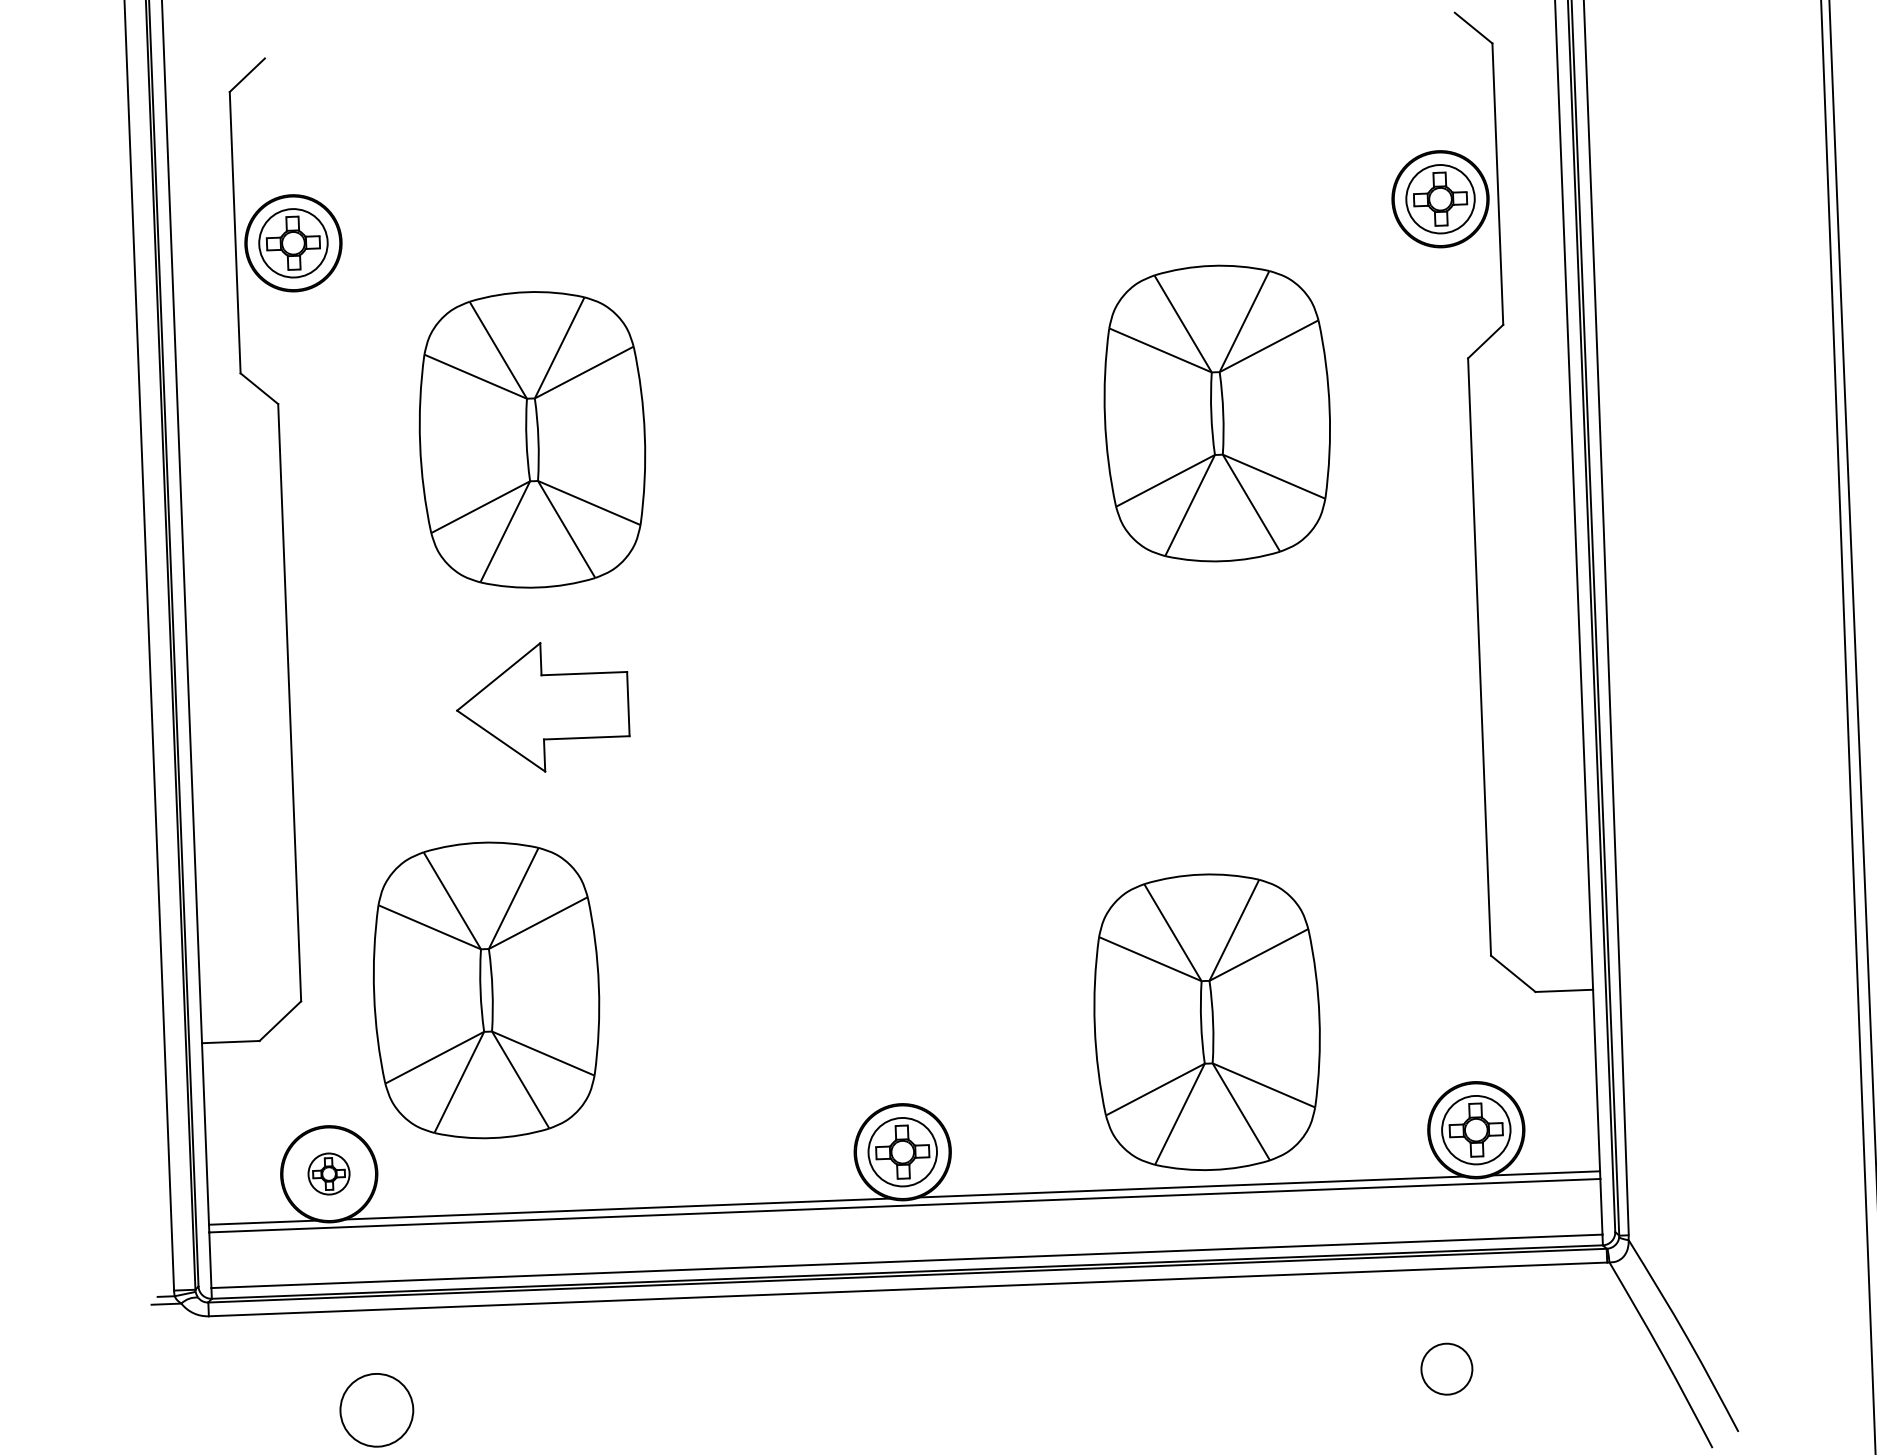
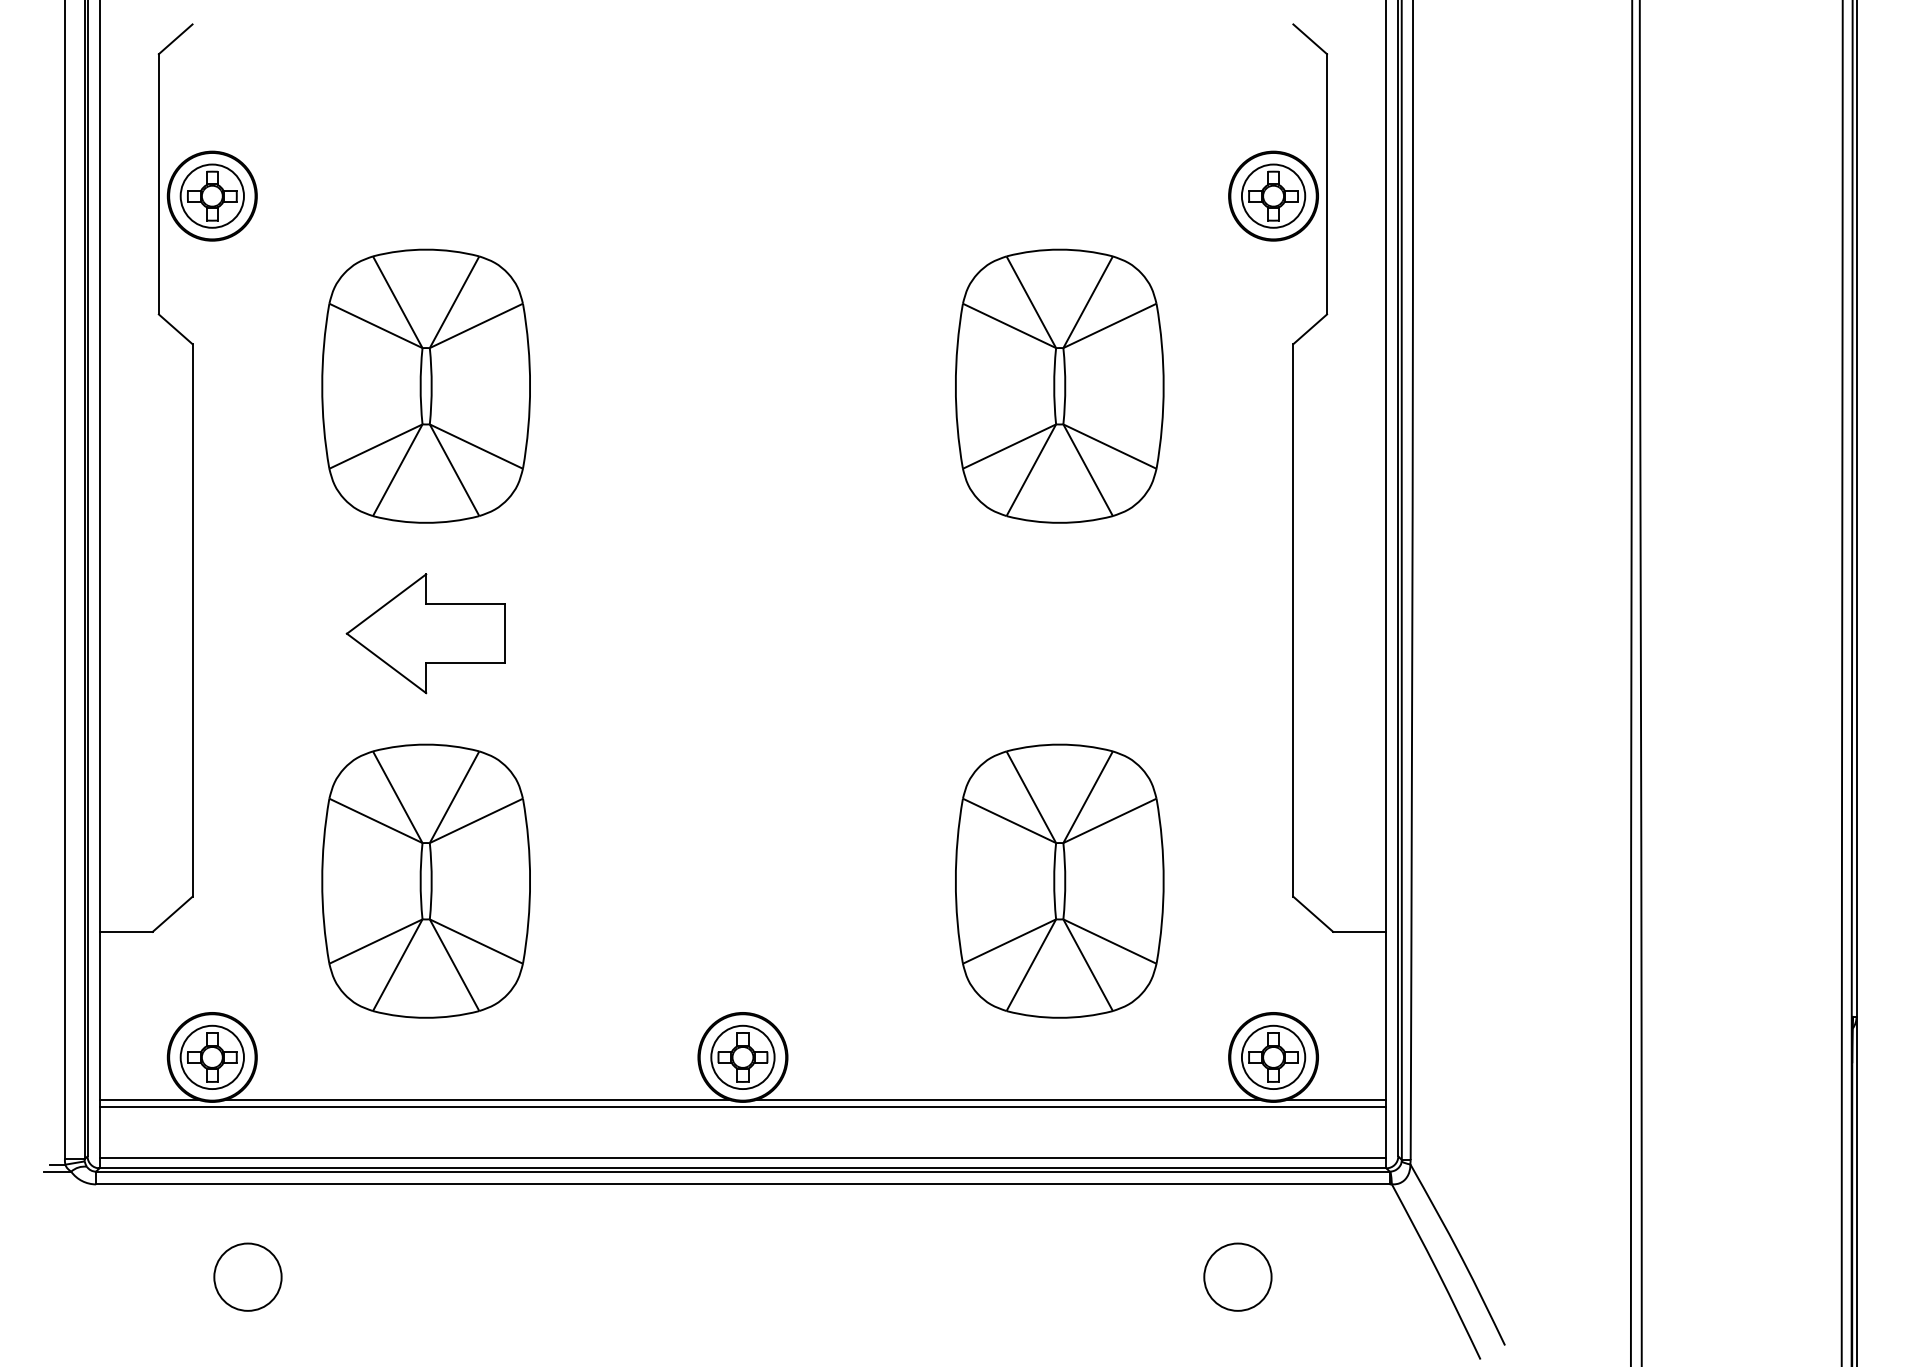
part: (485, 989) -> (425, 880), moved
part: (1206, 1021) -> (1059, 880), moved
part: (328, 1173) -> (211, 1056), size x1.67
circle: (1446, 1368) -> (1237, 1276), size x1.43

